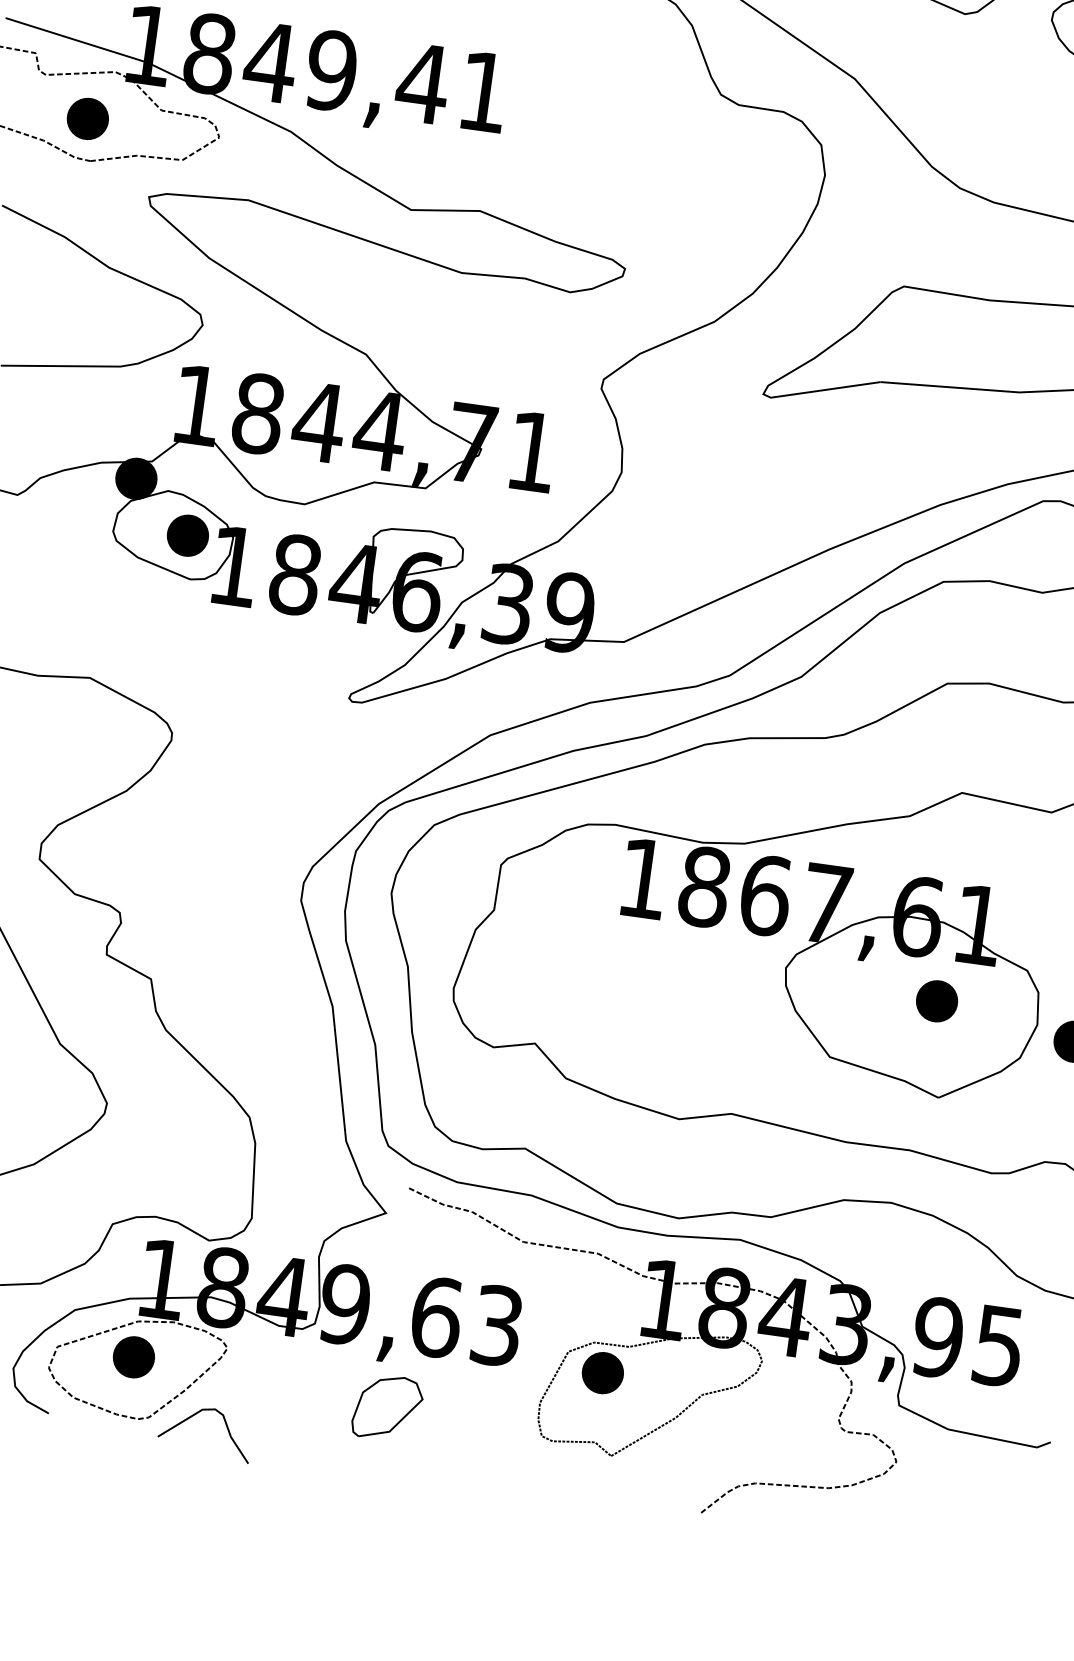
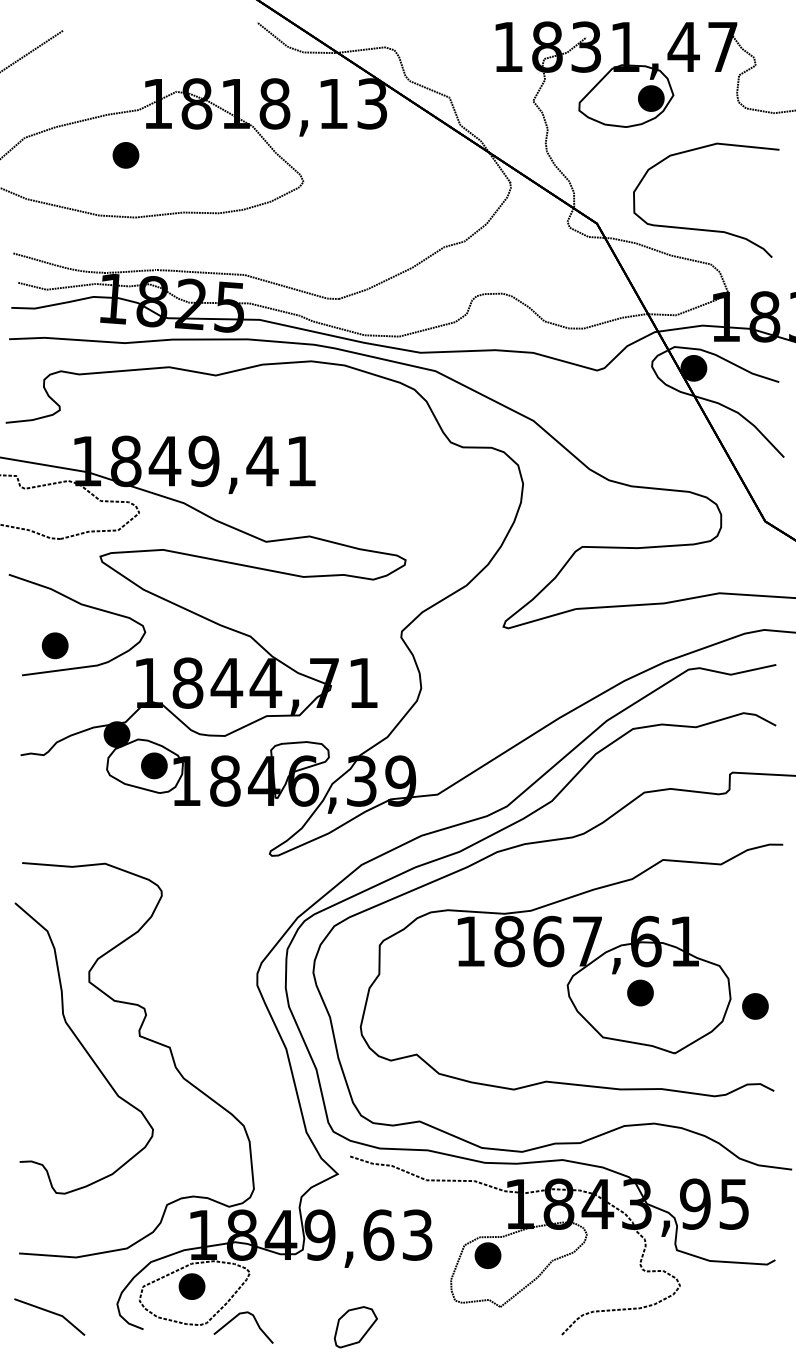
part: (86, 118) -> (54, 645), moved
part: (937, 1000) -> (640, 992), moved
part: (387, 1408) -> (355, 1327), moved

